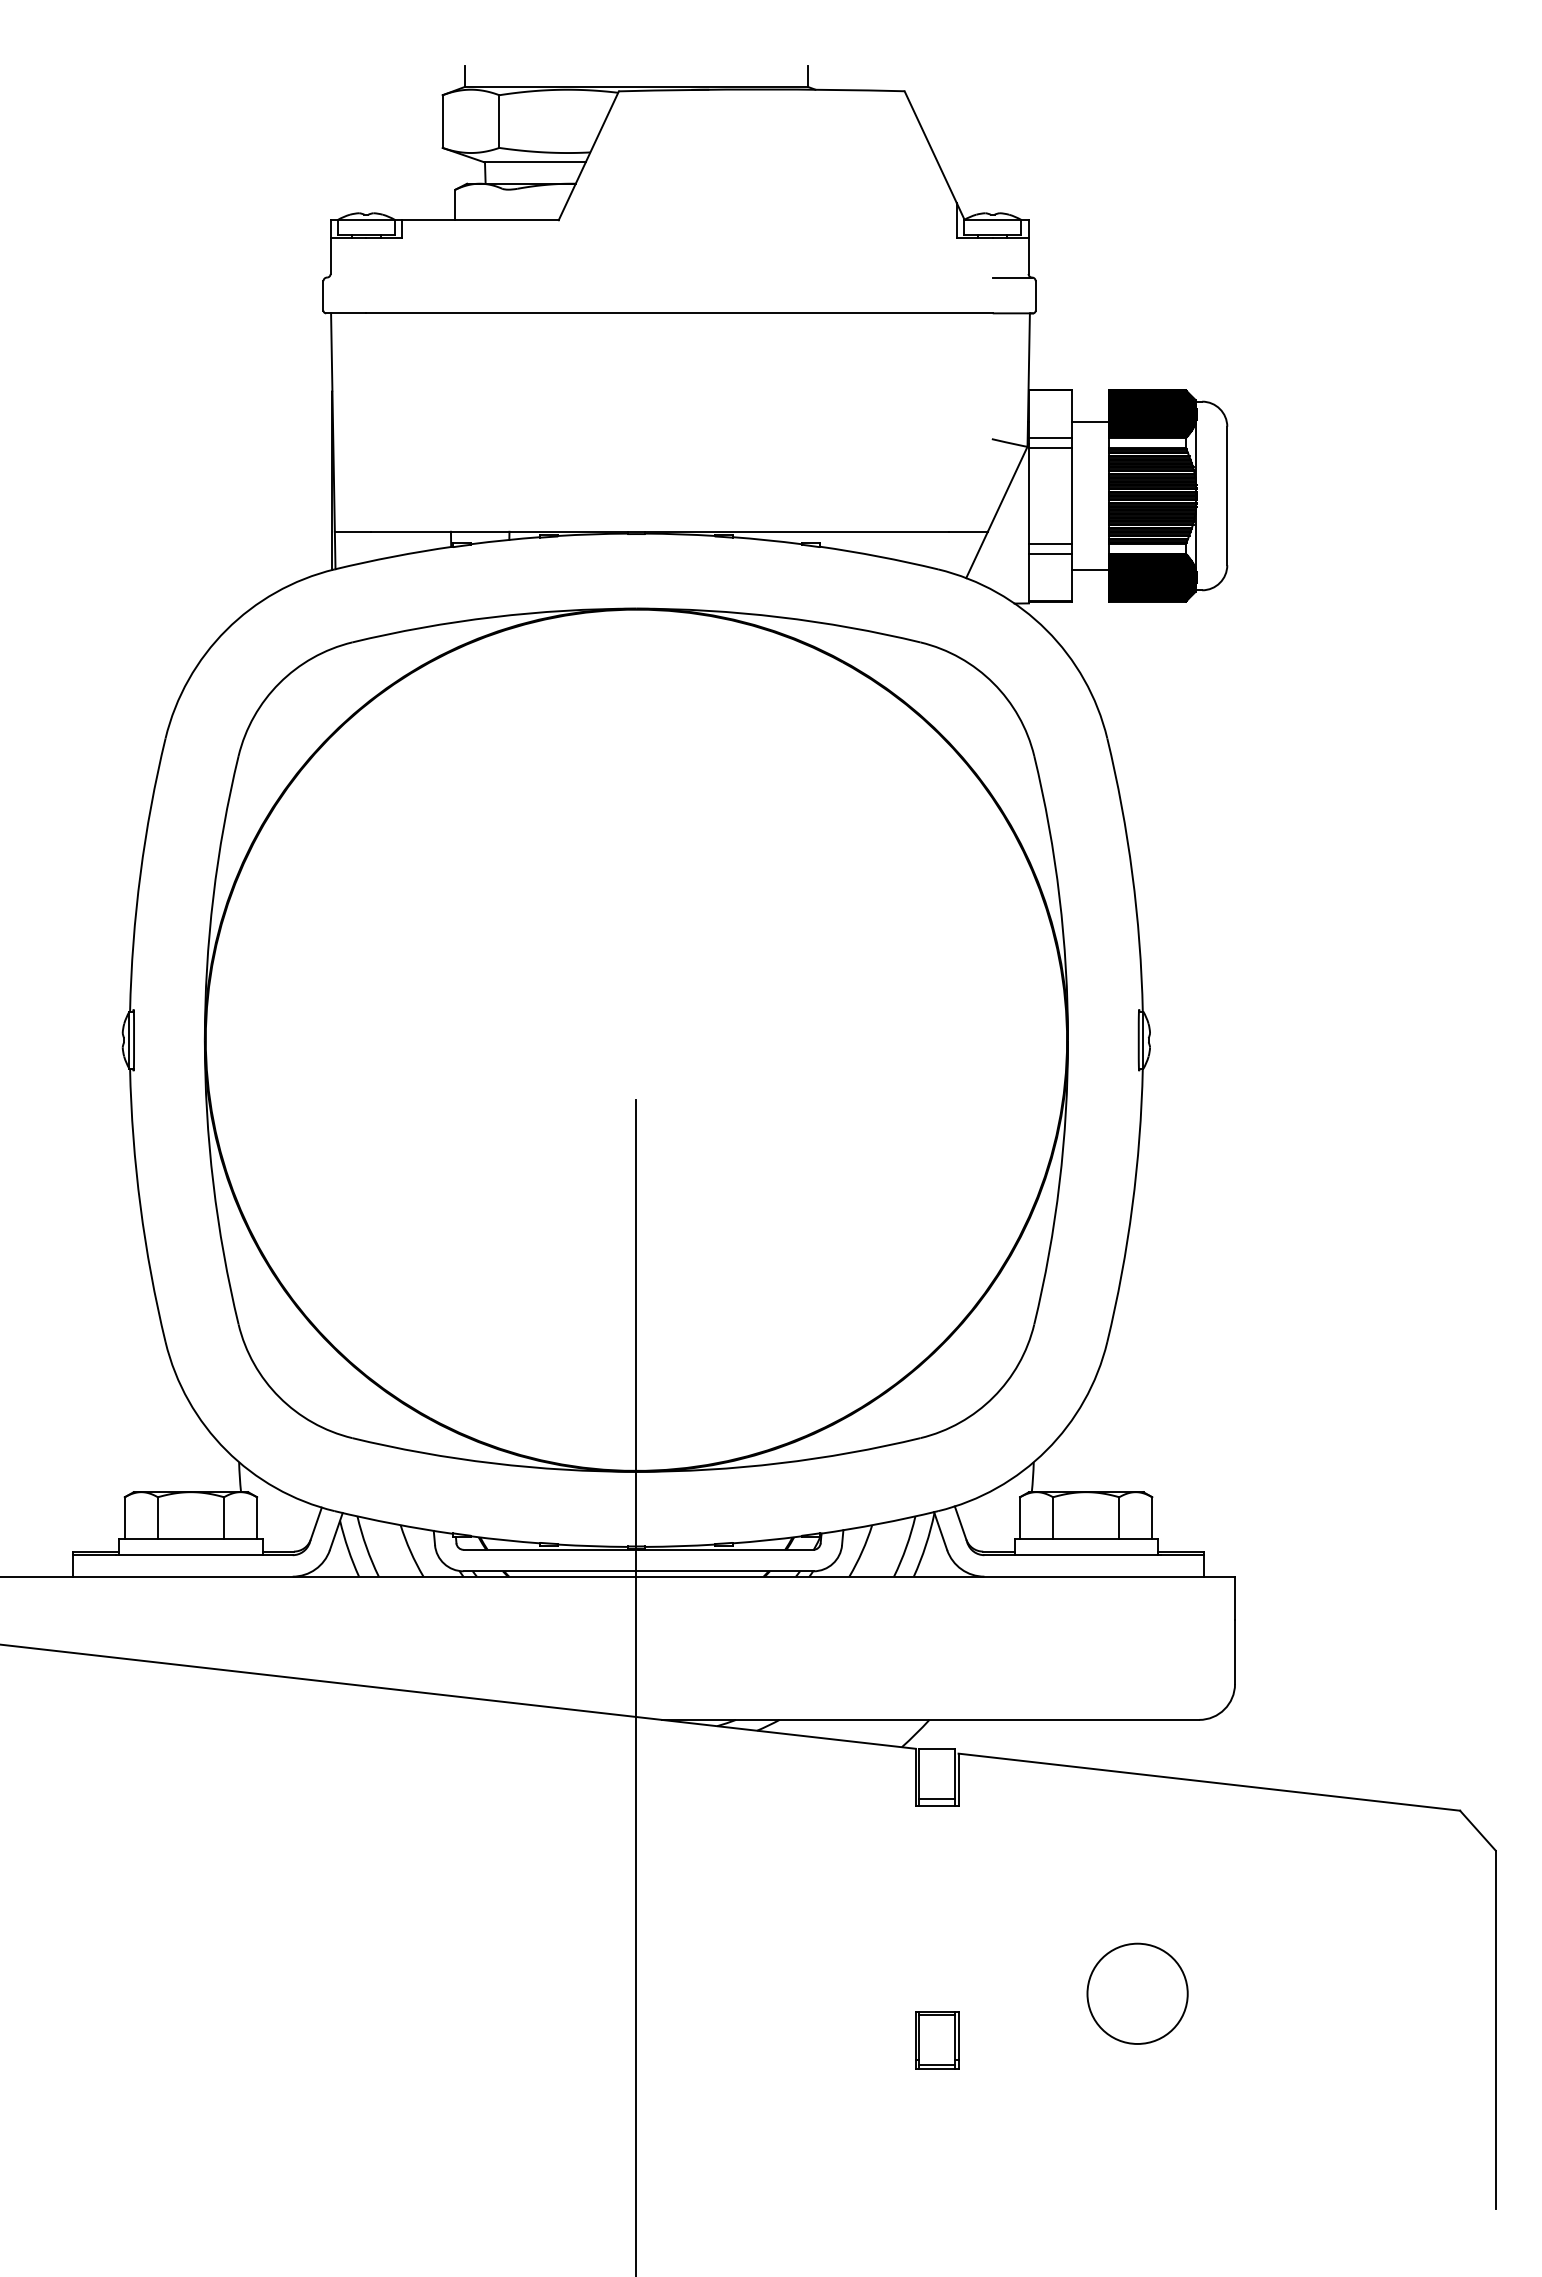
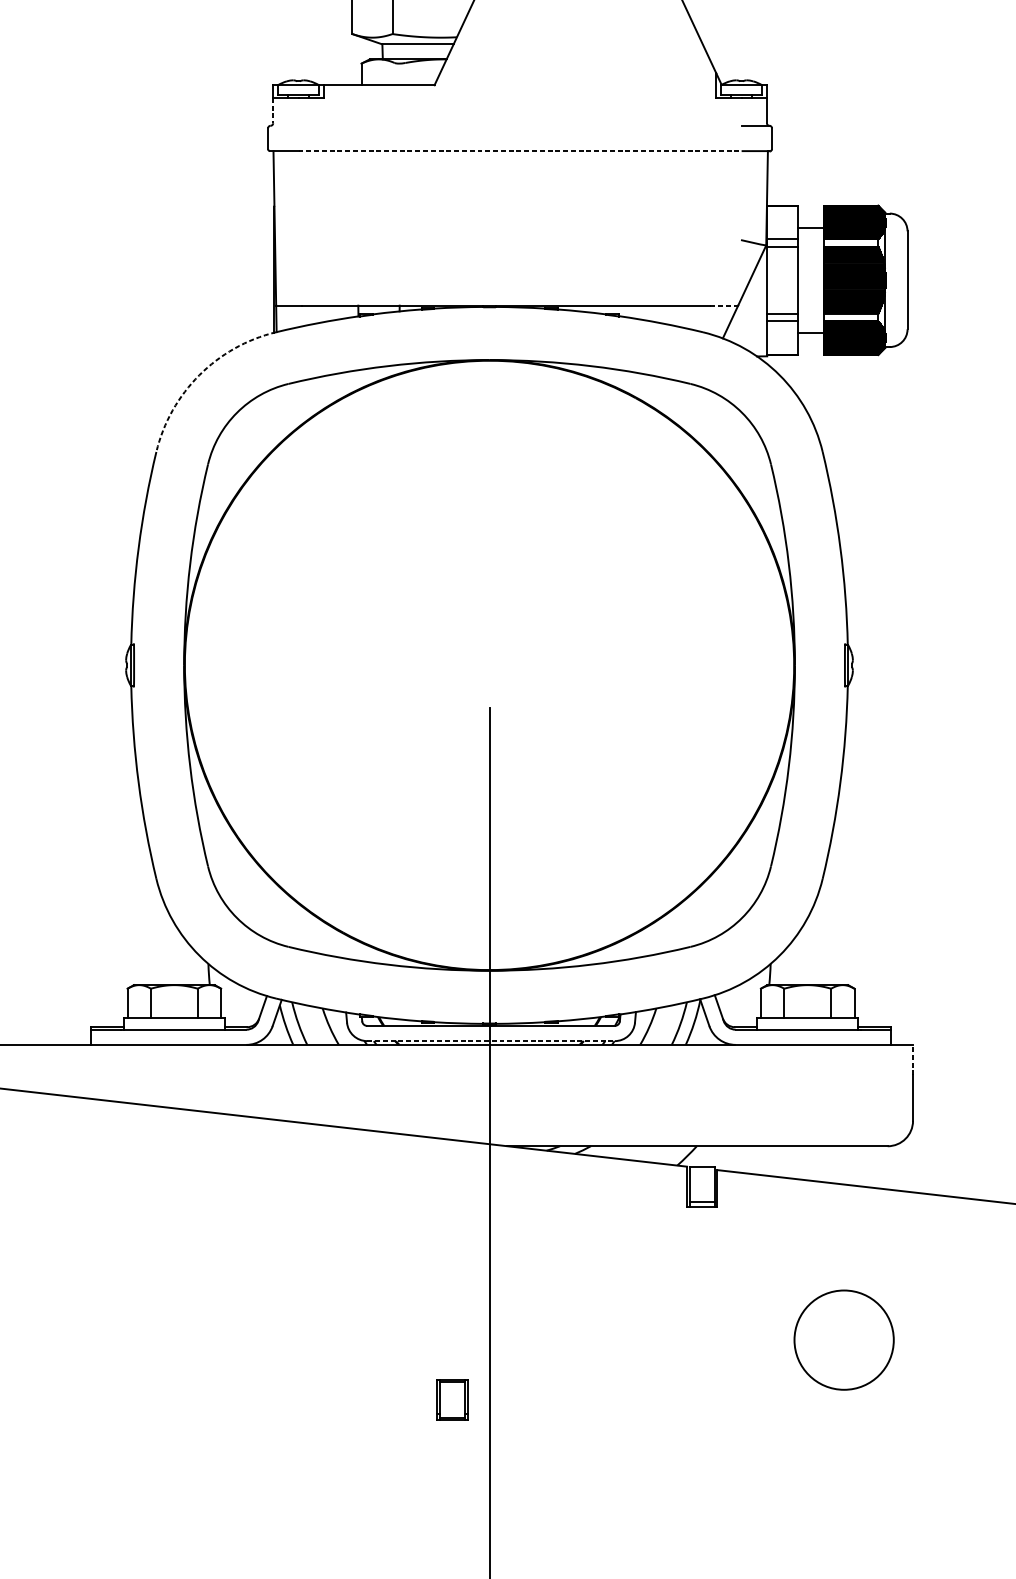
line: (330, 256) -> (273, 110), solid -> dashed
line: (680, 313) -> (520, 151), solid -> dashed
line: (968, 531) -> (724, 305), solid -> dashed
arc: (226, 630) -> (199, 375), solid -> dashed
line: (638, 1571) -> (490, 1041), solid -> dashed
line: (1235, 1597) -> (913, 1059), solid -> dashed
circle: (1137, 1993) -> (844, 1339), size x1.4
part: (937, 2040) -> (452, 1399), moved

